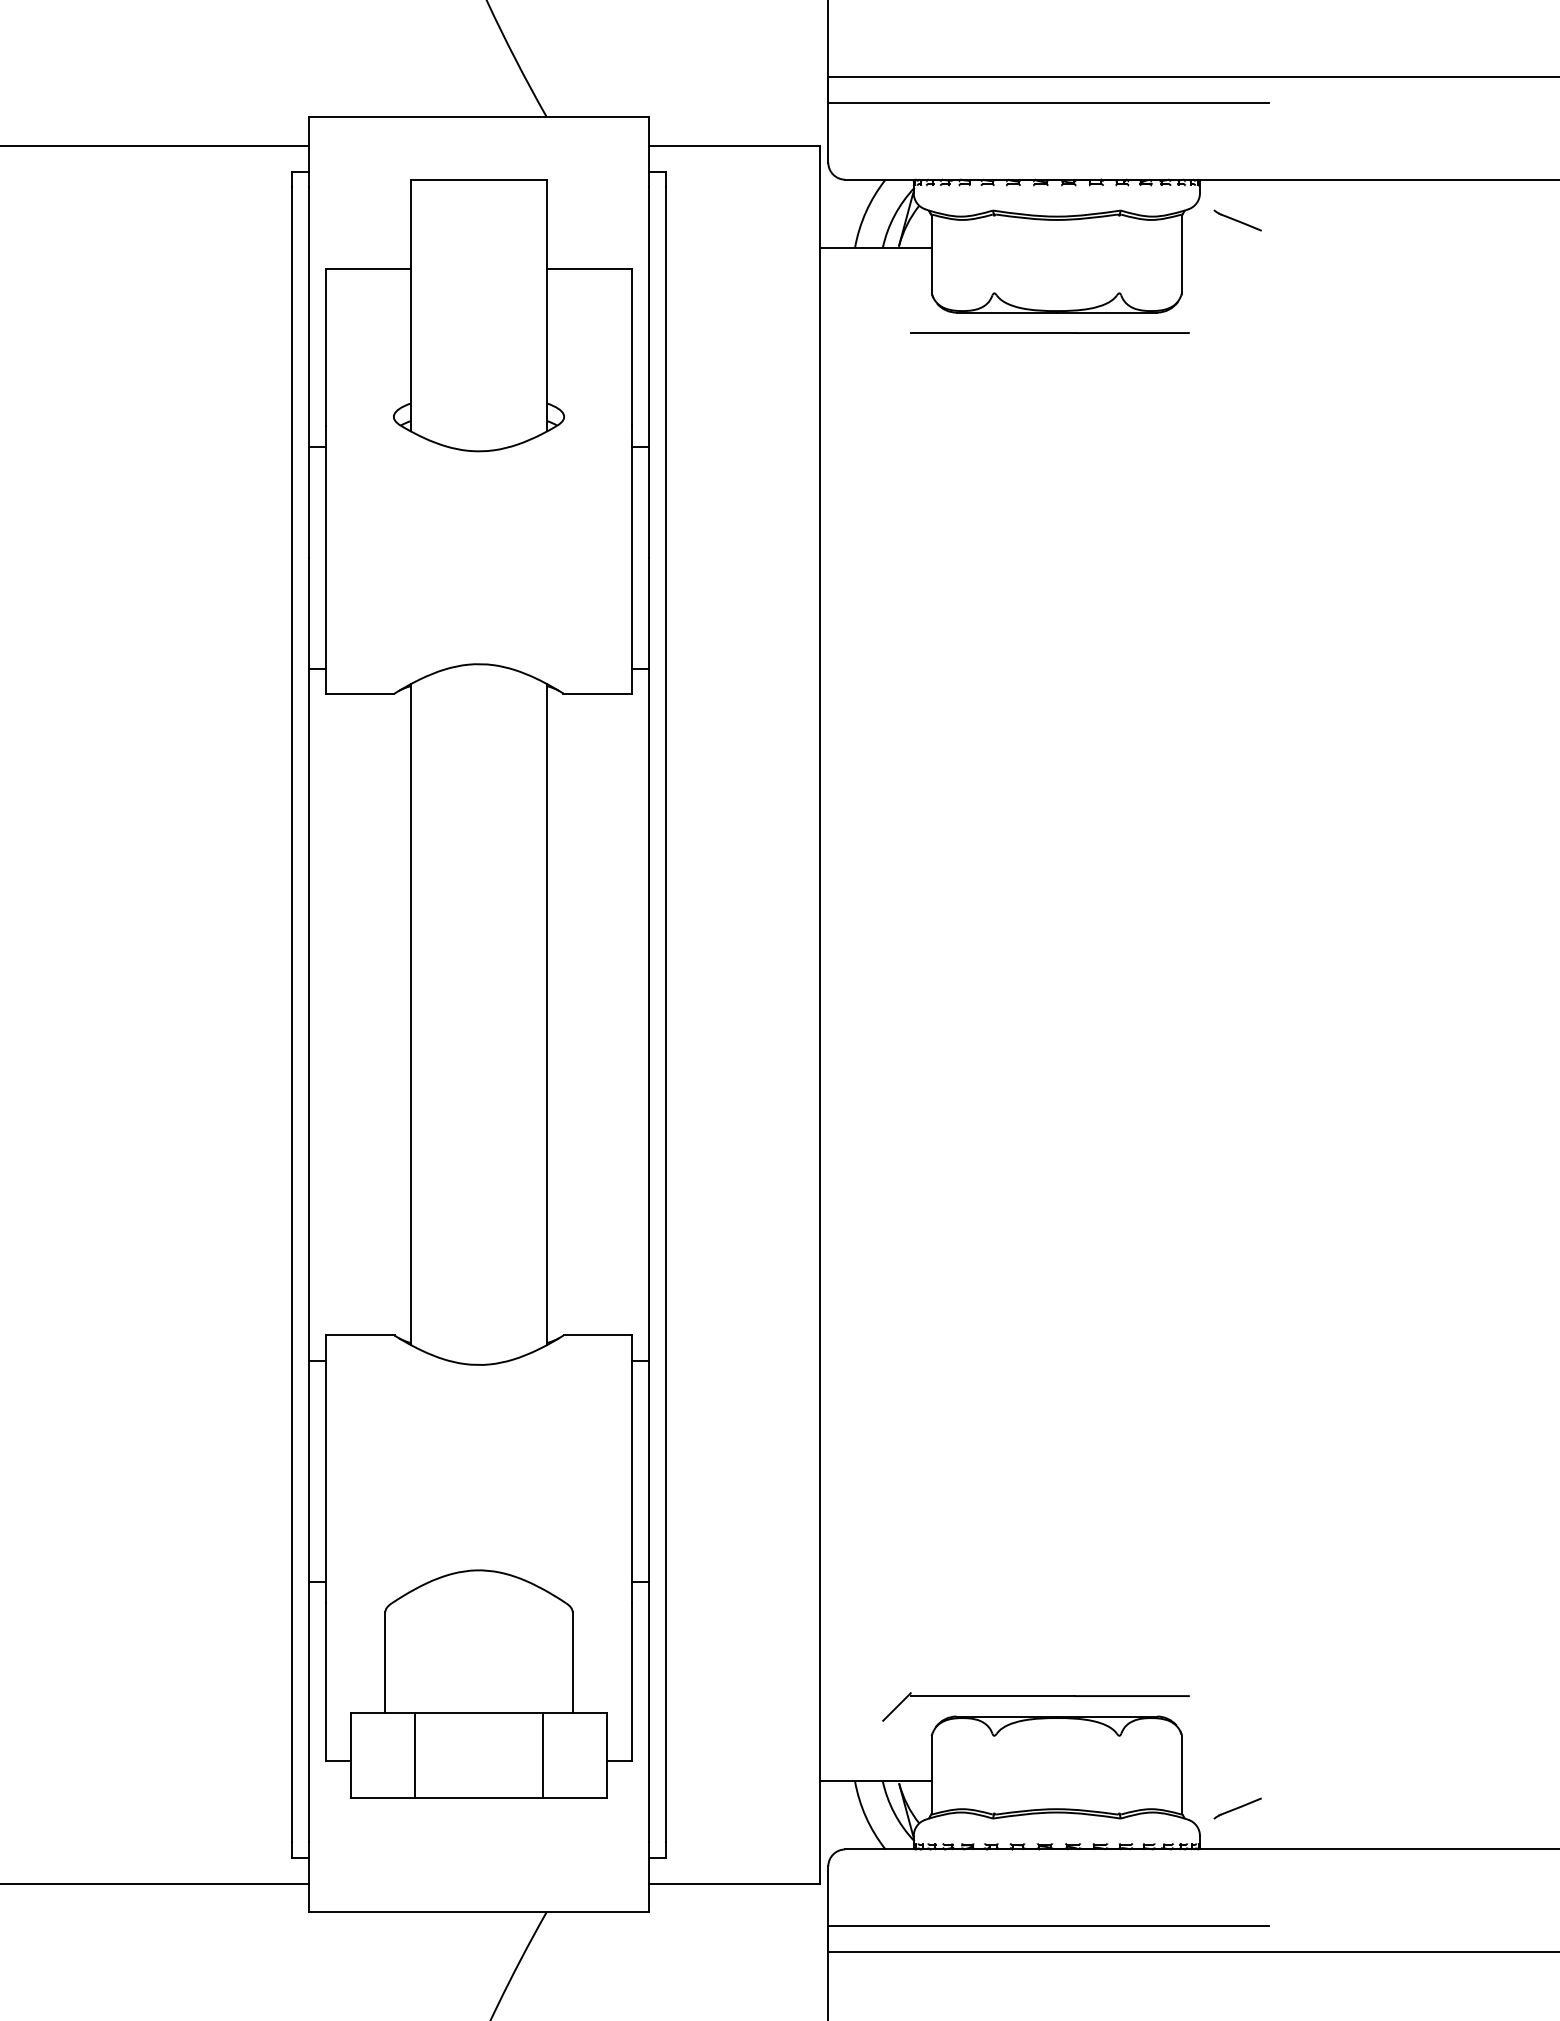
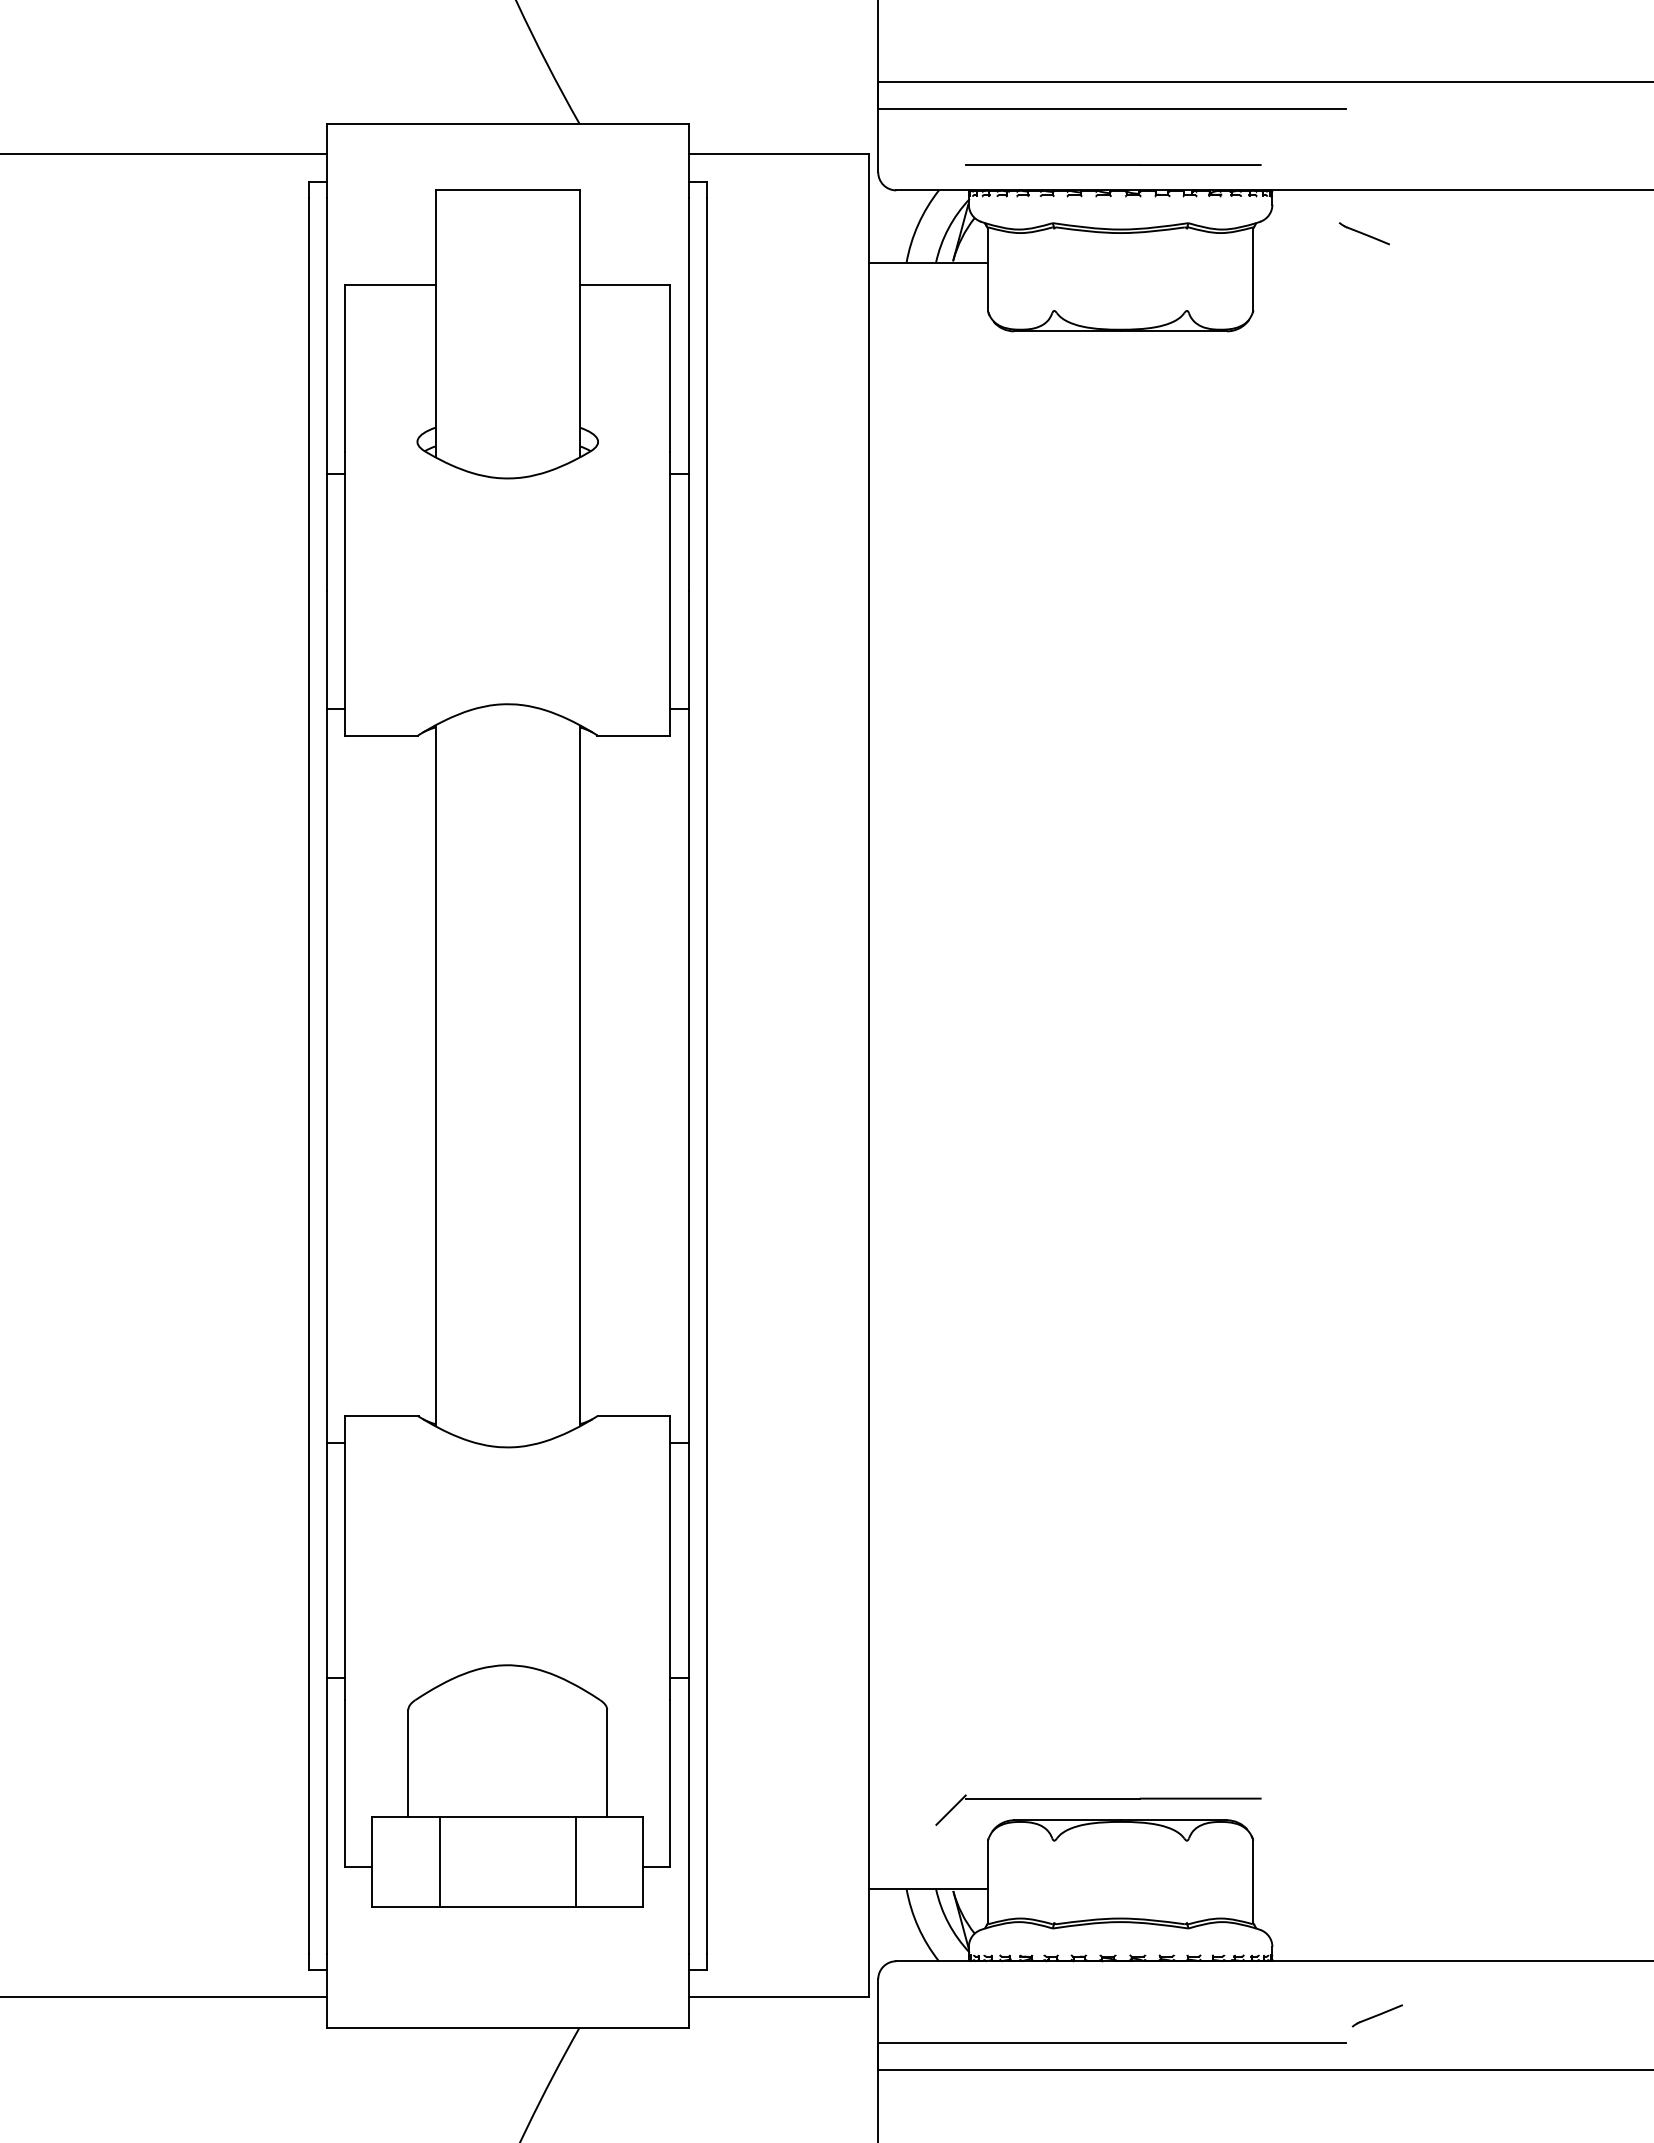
line: (1236, 220) -> (1363, 233), moved
line: (1050, 332) -> (1113, 164), moved
part: (1236, 1808) -> (1376, 2015), moved

